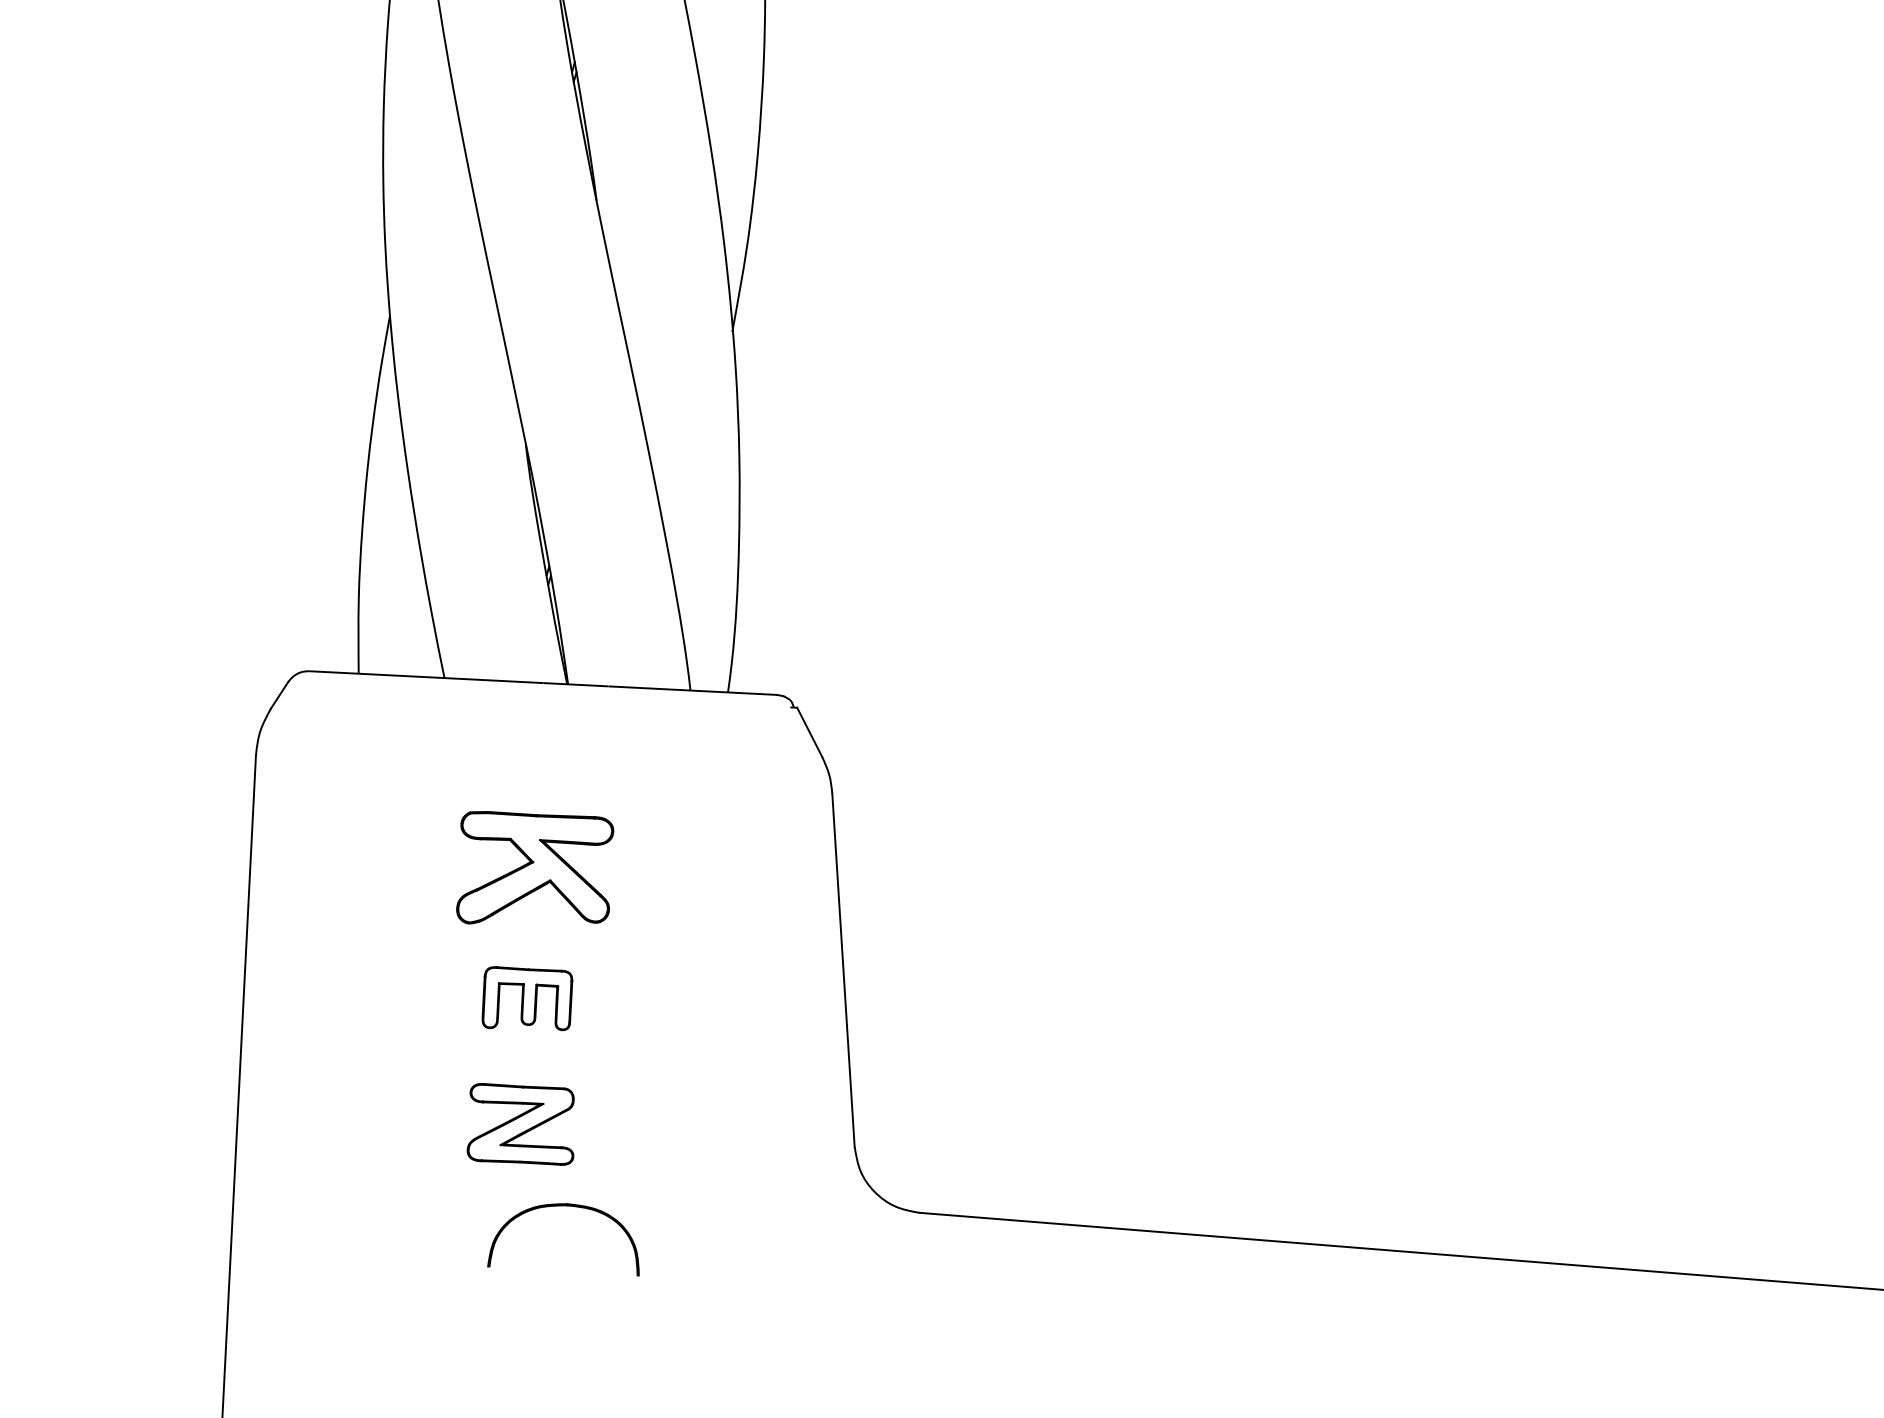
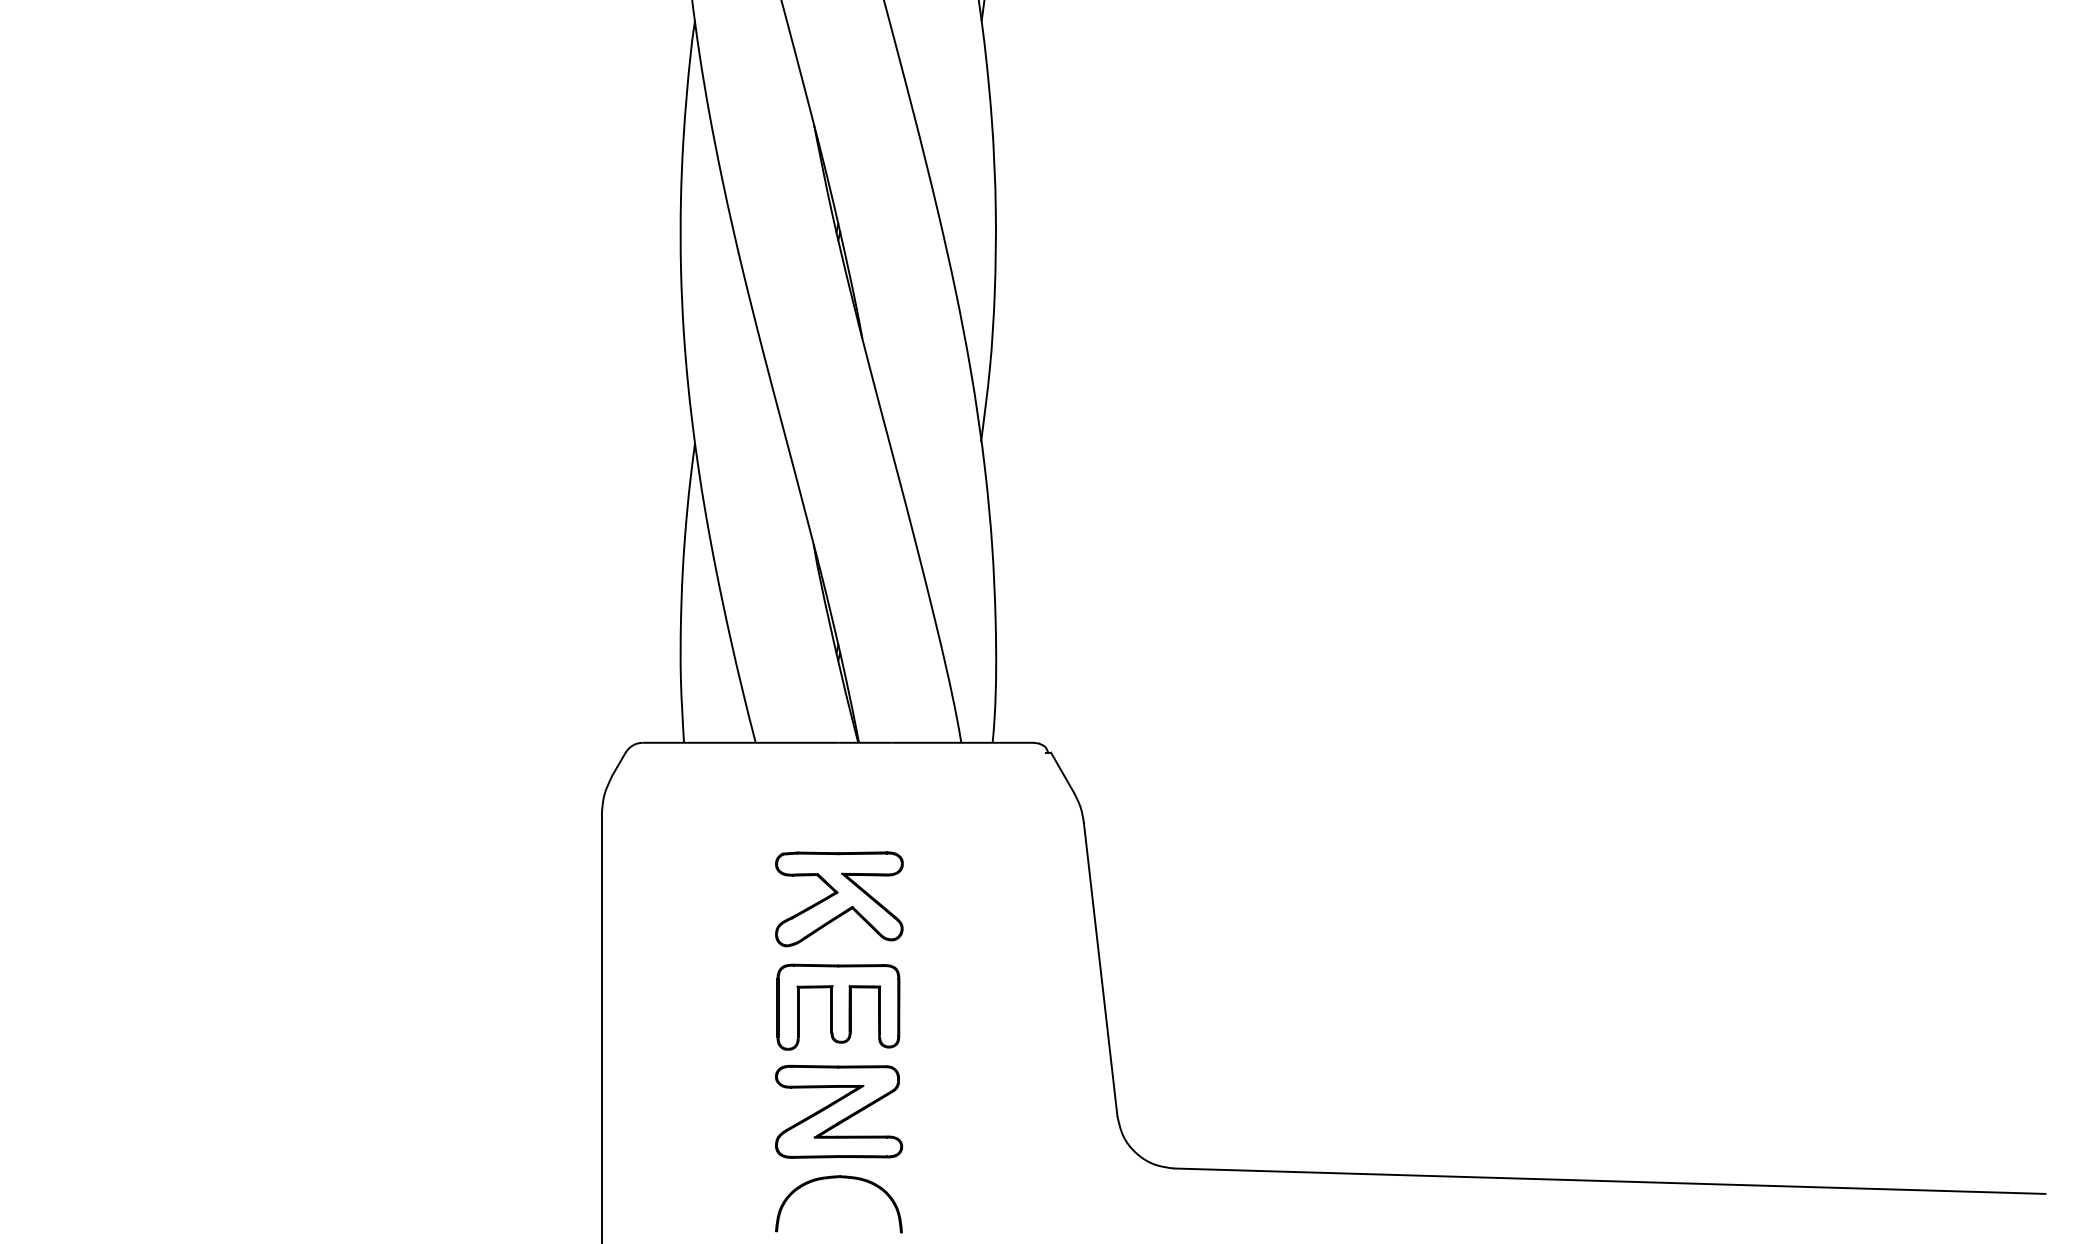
part: (527, 998) -> (838, 1006), size x1.67
part: (522, 1124) -> (839, 1111), size x1.43
part: (566, 1206) -> (838, 1178), moved

